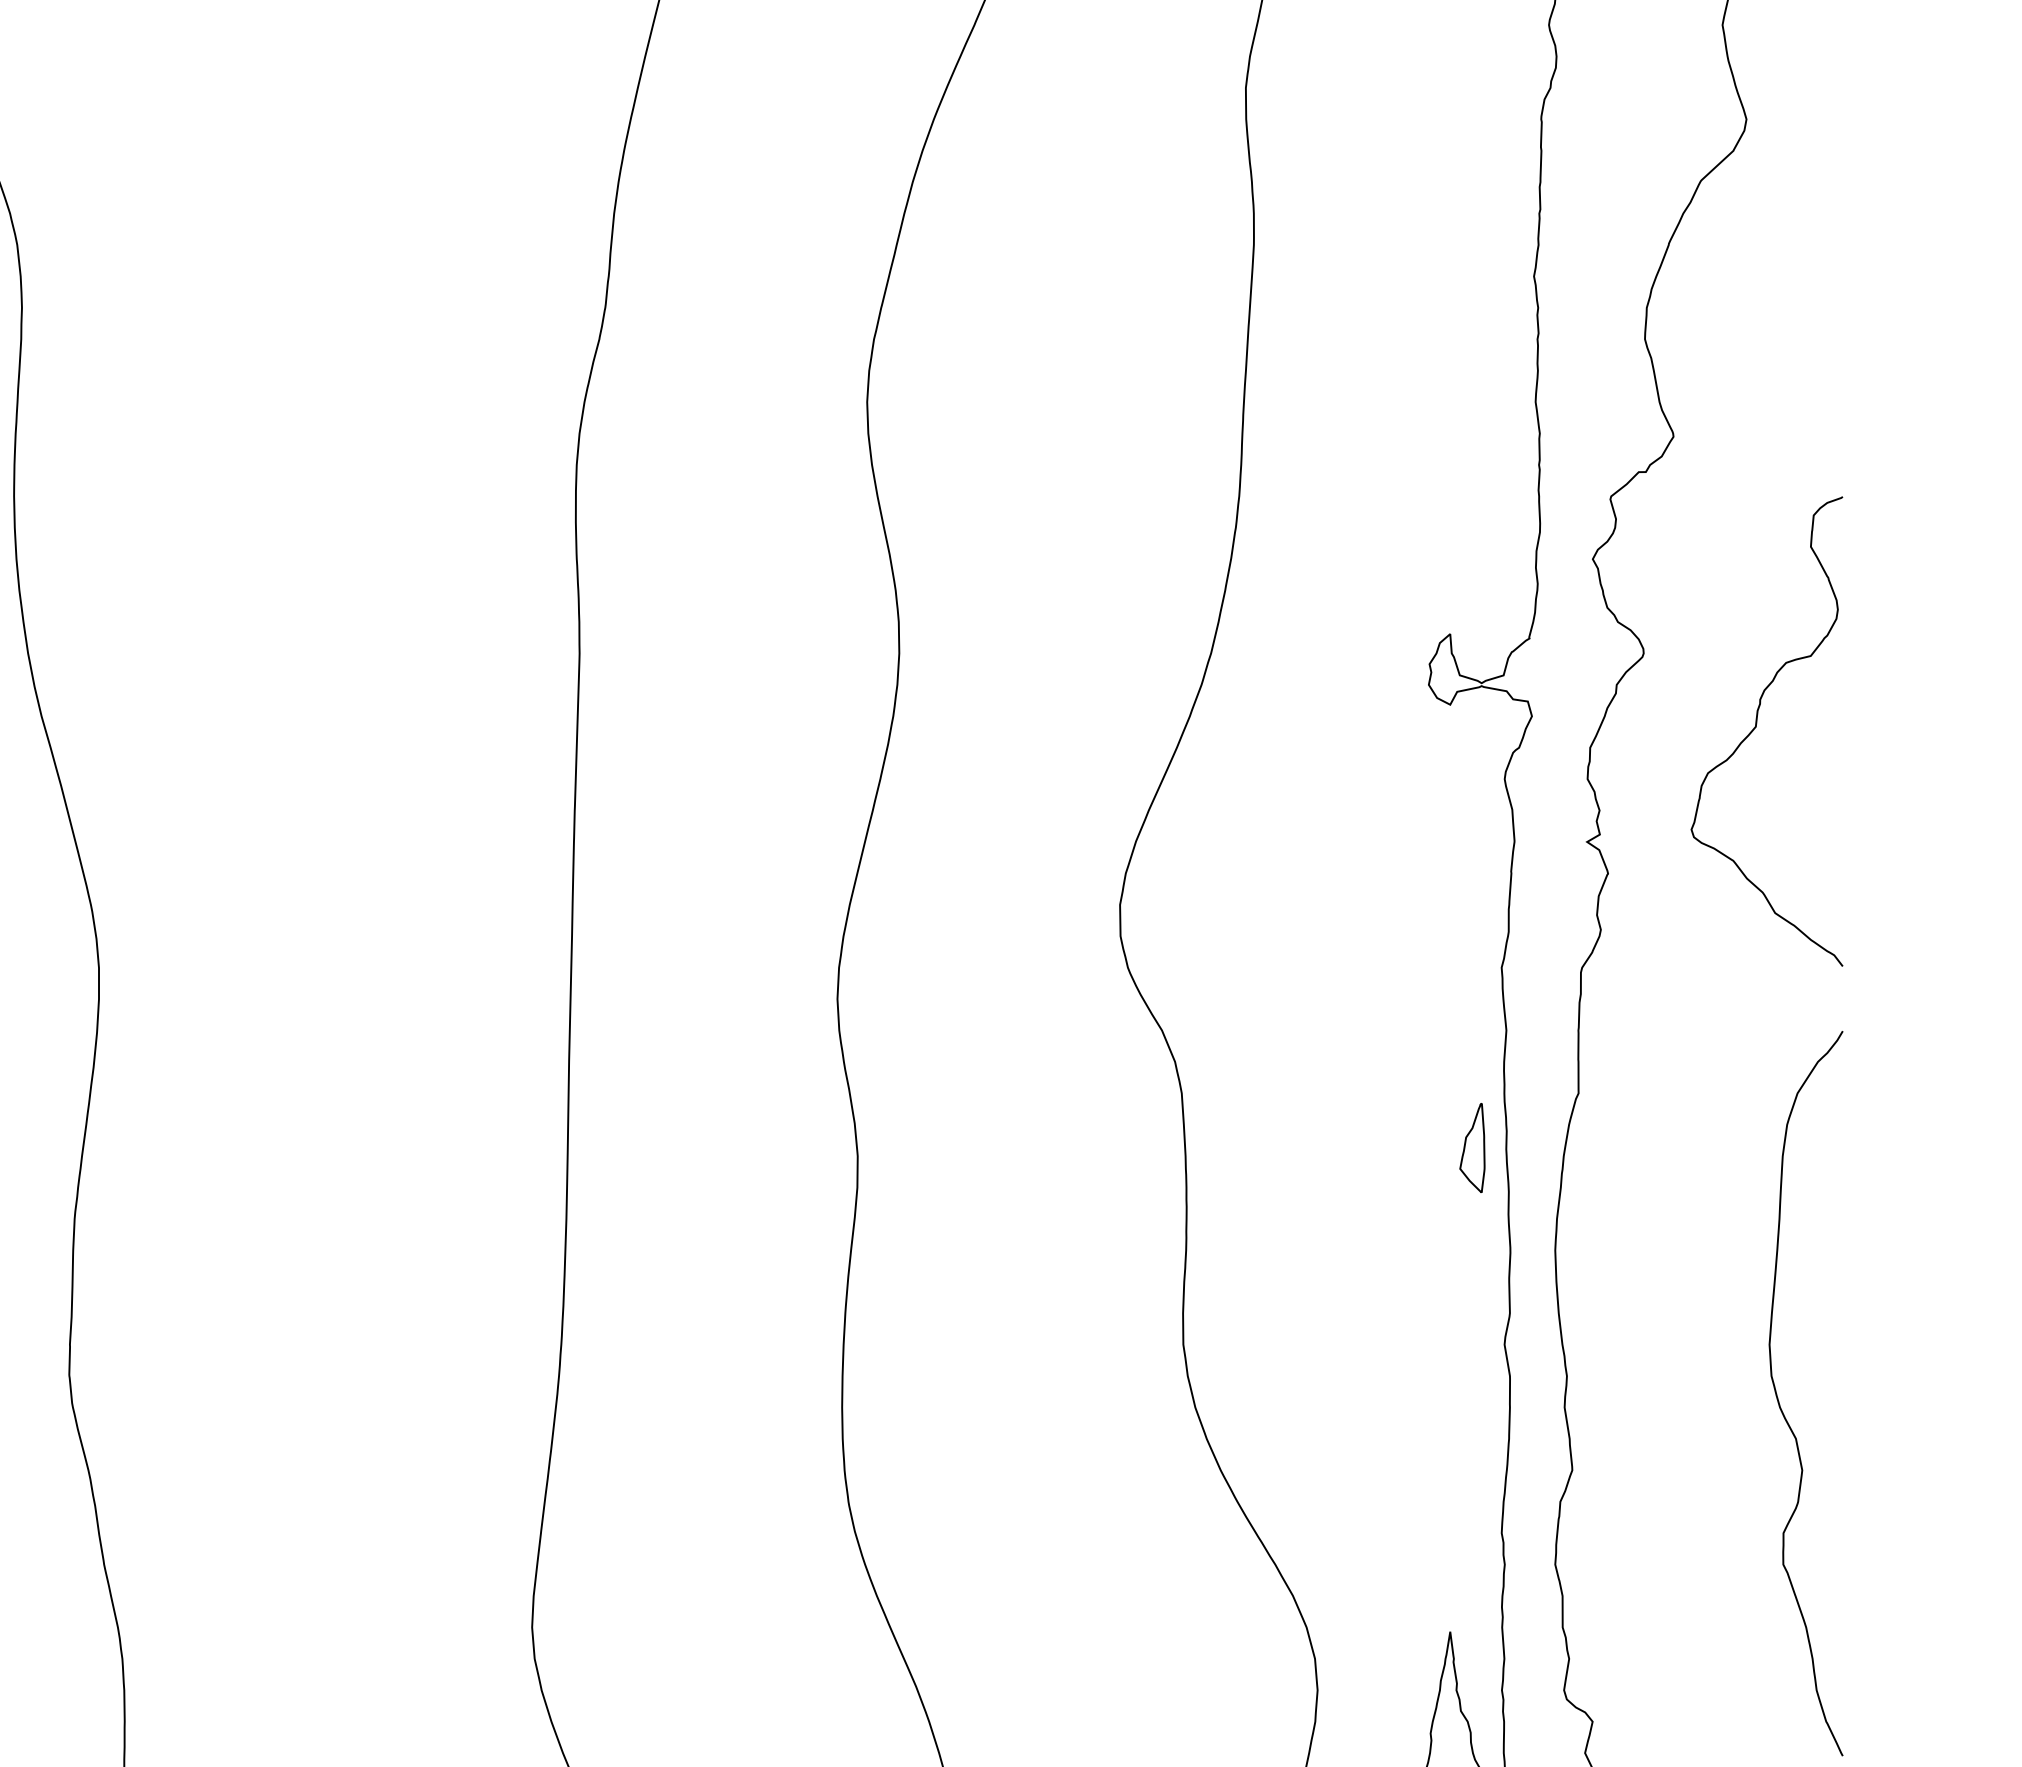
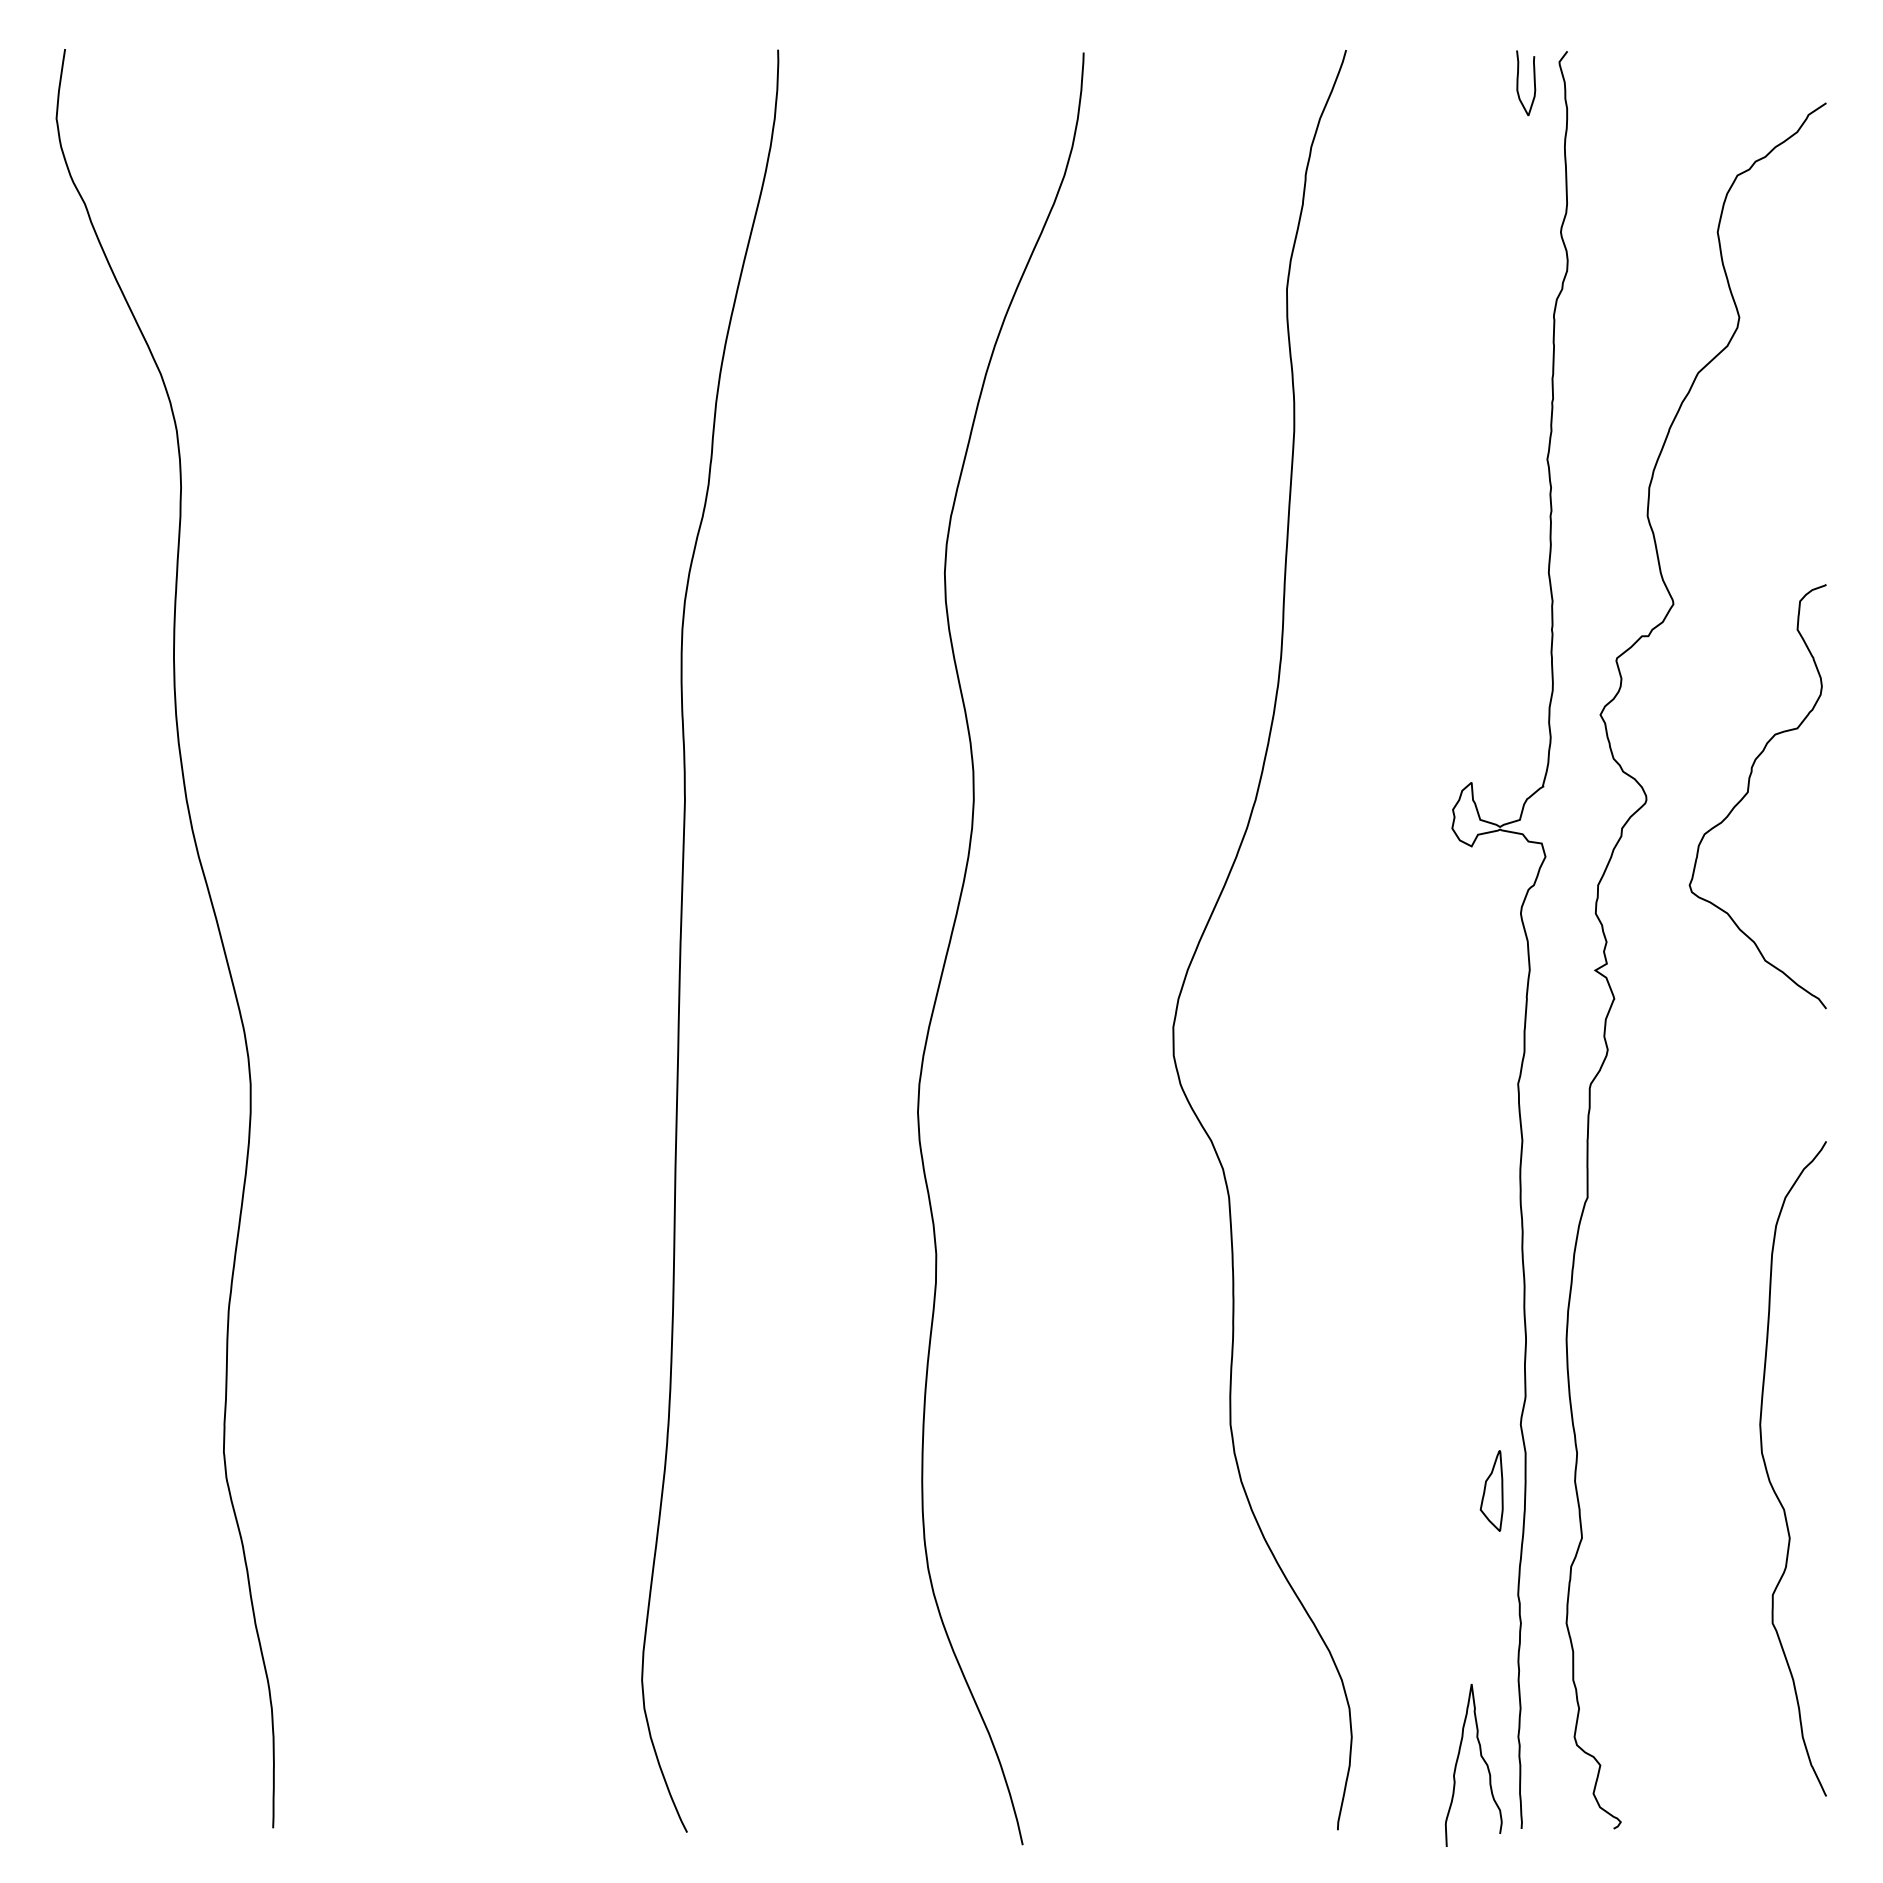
curve: (1756, 728) -> (1748, 793), moved
part: (1472, 1147) -> (1491, 1490), moved

